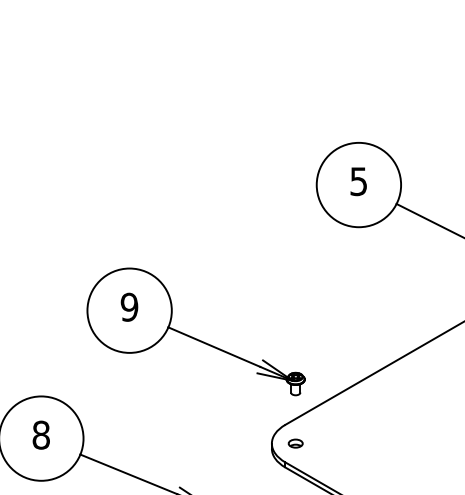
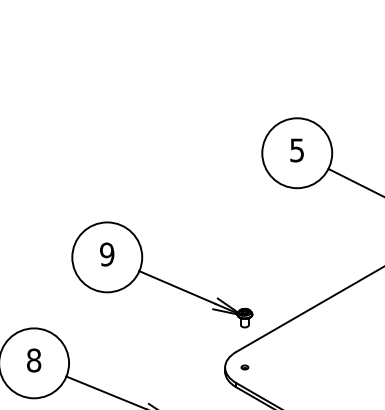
part: (295, 443) -> (244, 367), size x0.6

